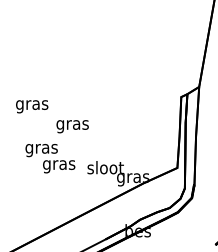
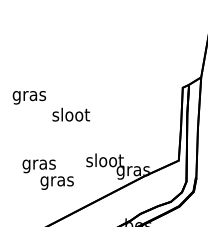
text: (72, 124) -> (70, 115), gras -> sloot
text: (50, 158) -> (48, 174), moved

